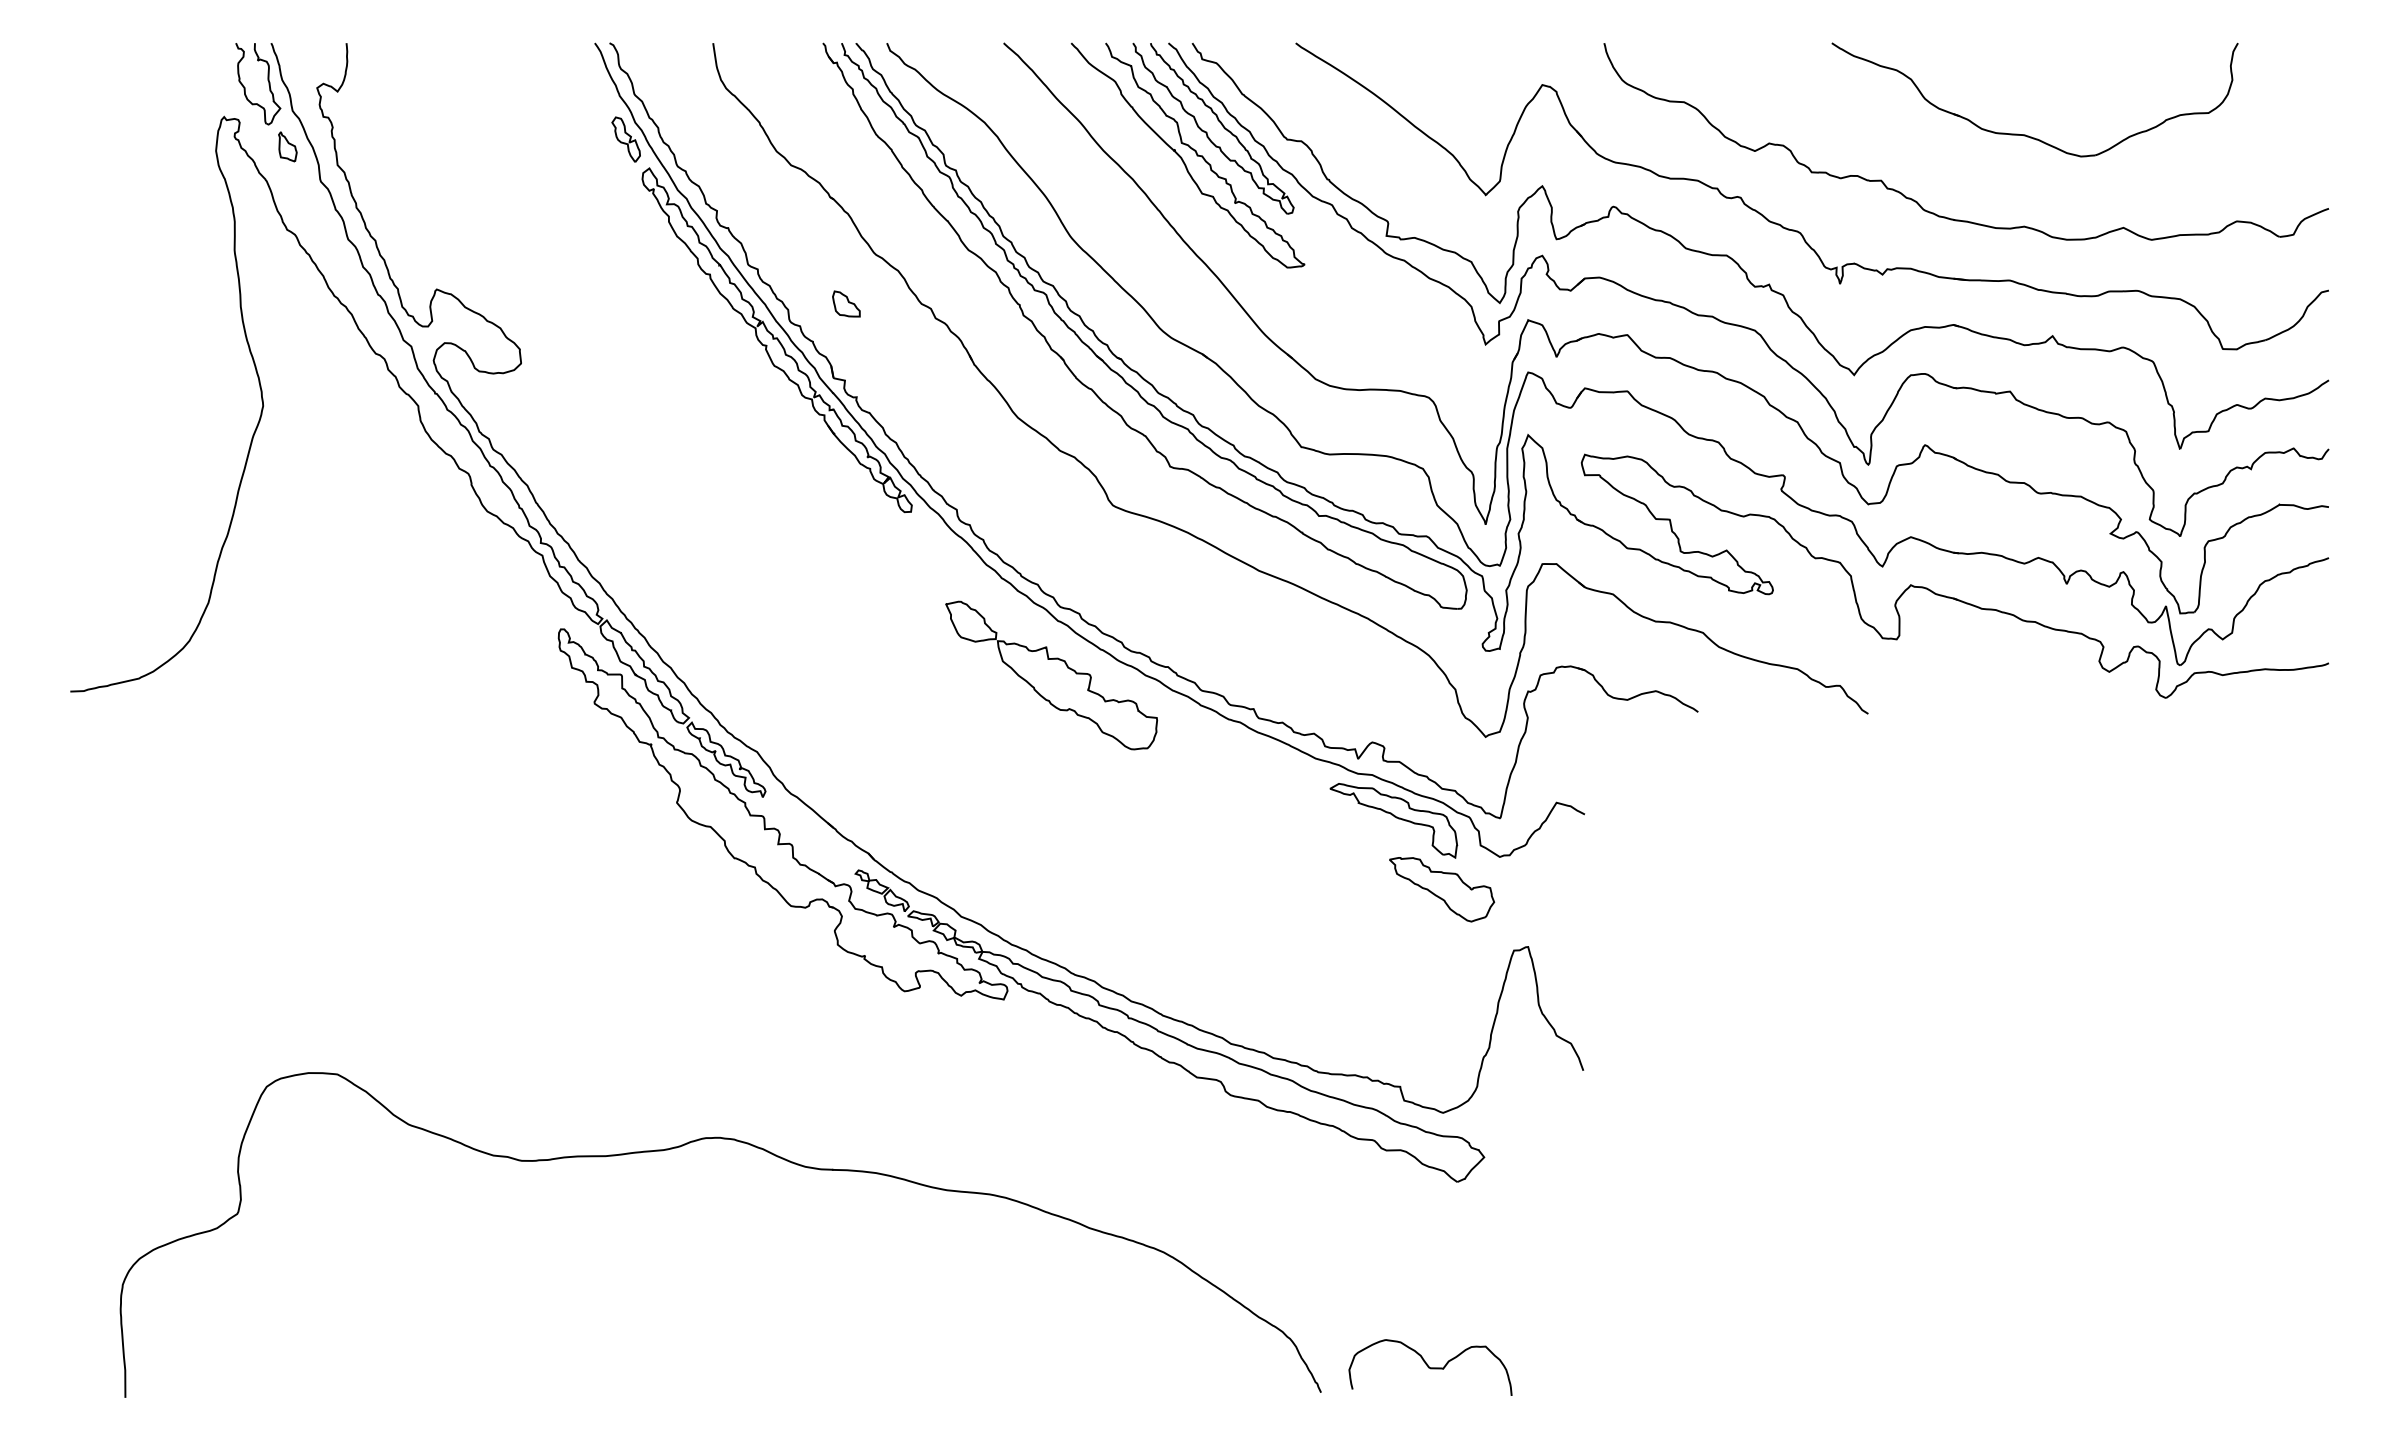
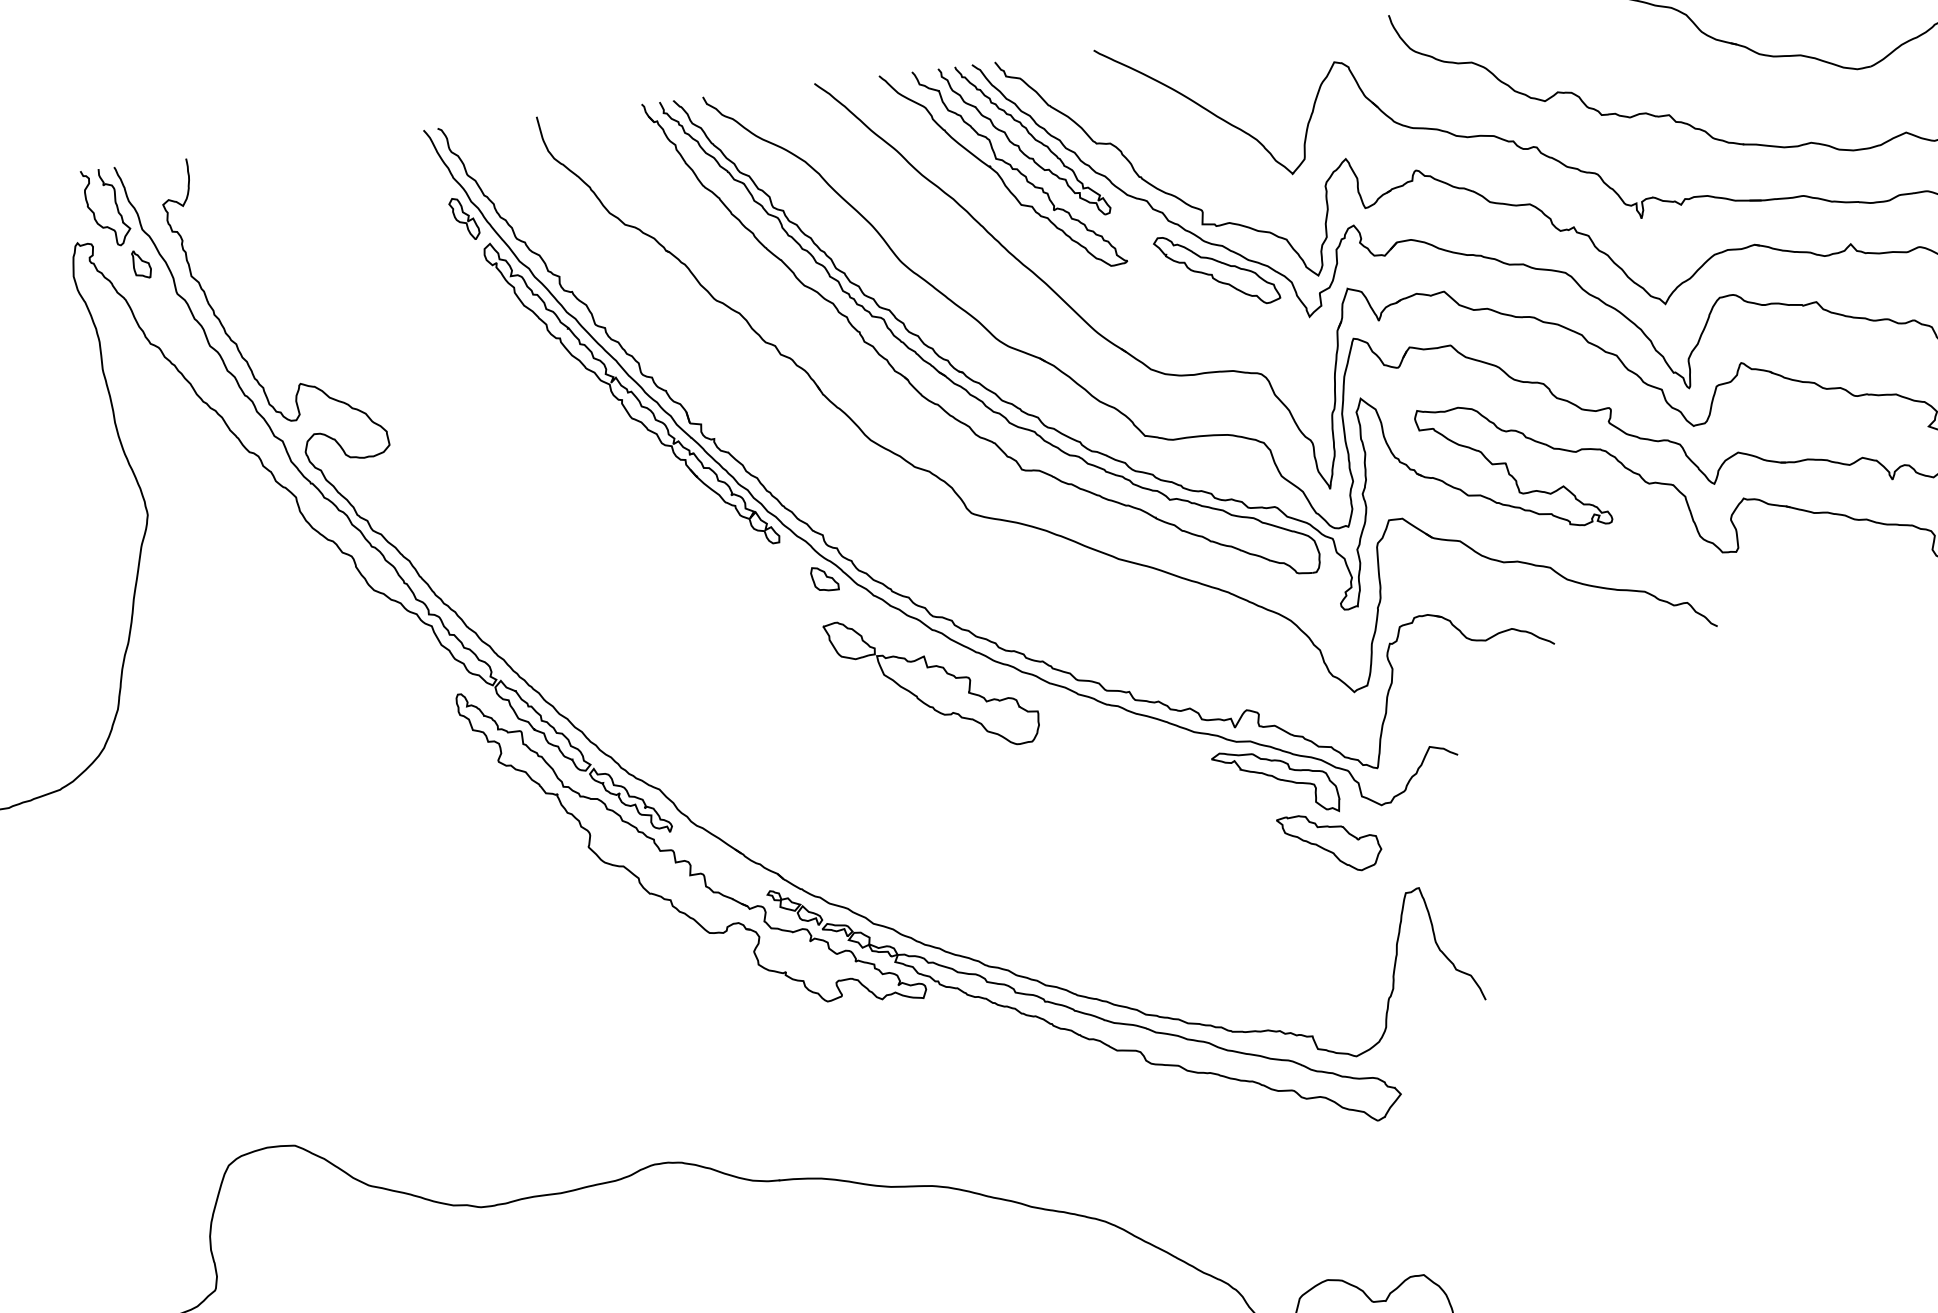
part: (1395, 284) -> (1216, 269), added
part: (846, 303) -> (824, 578), moved

